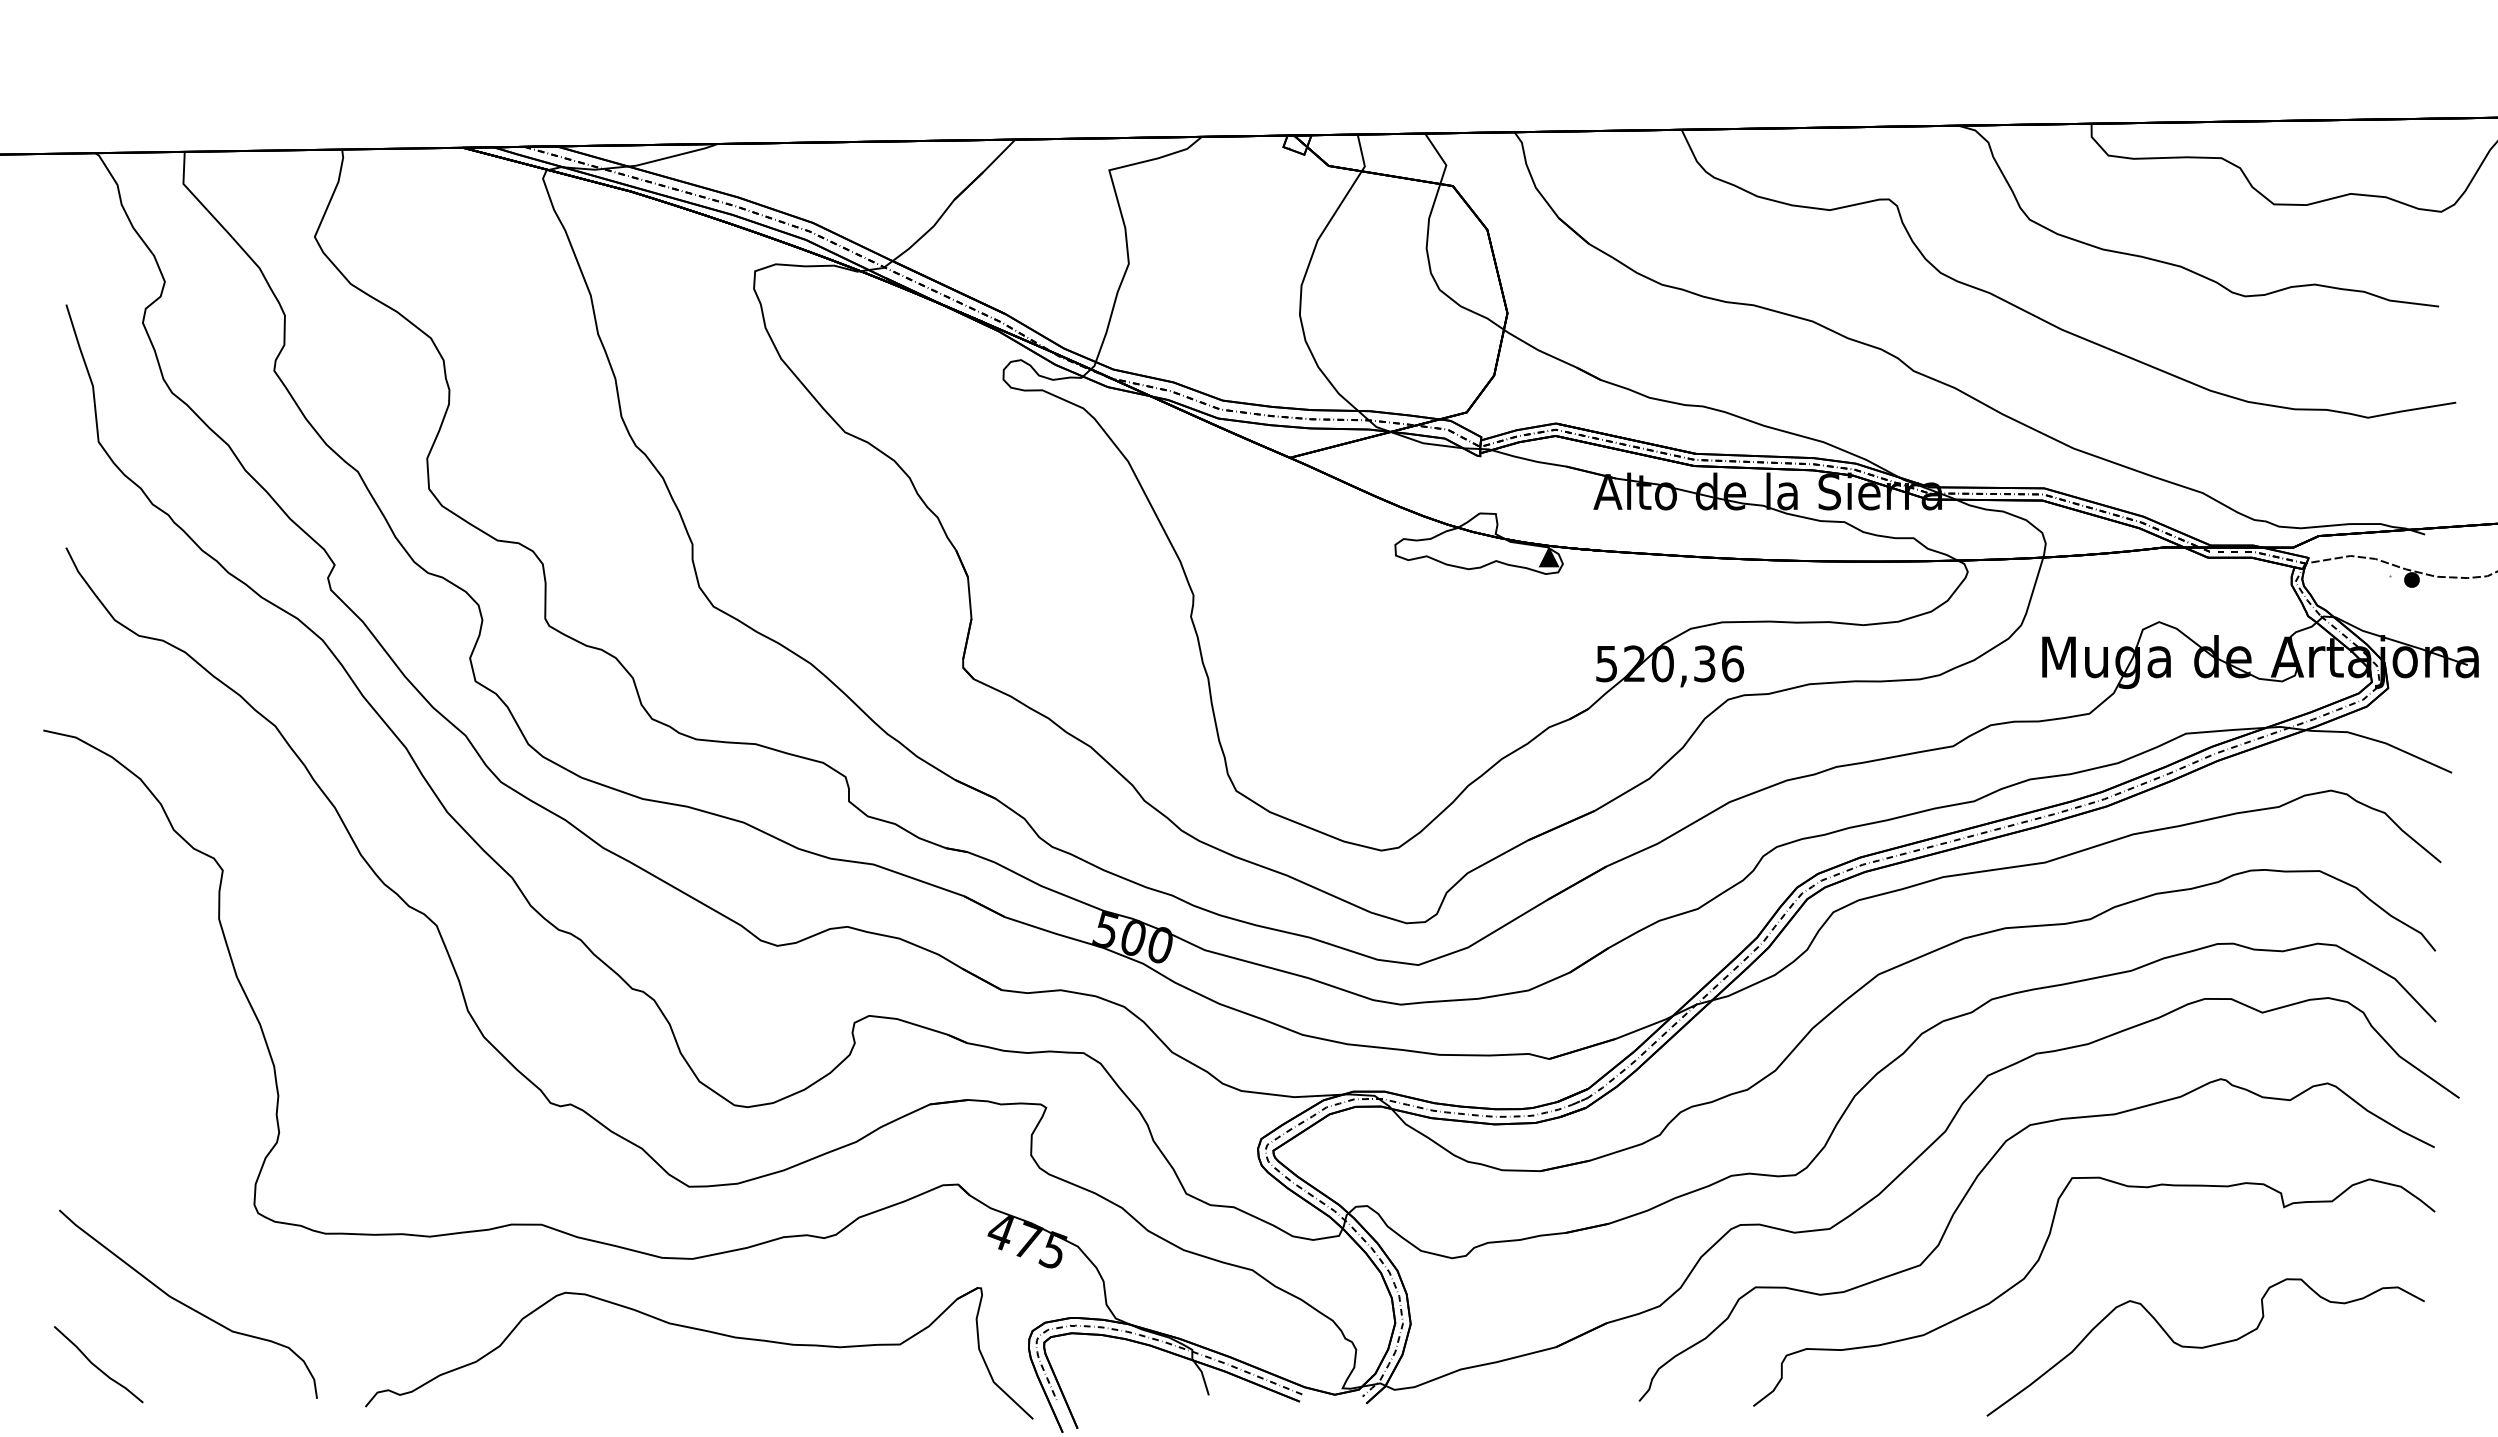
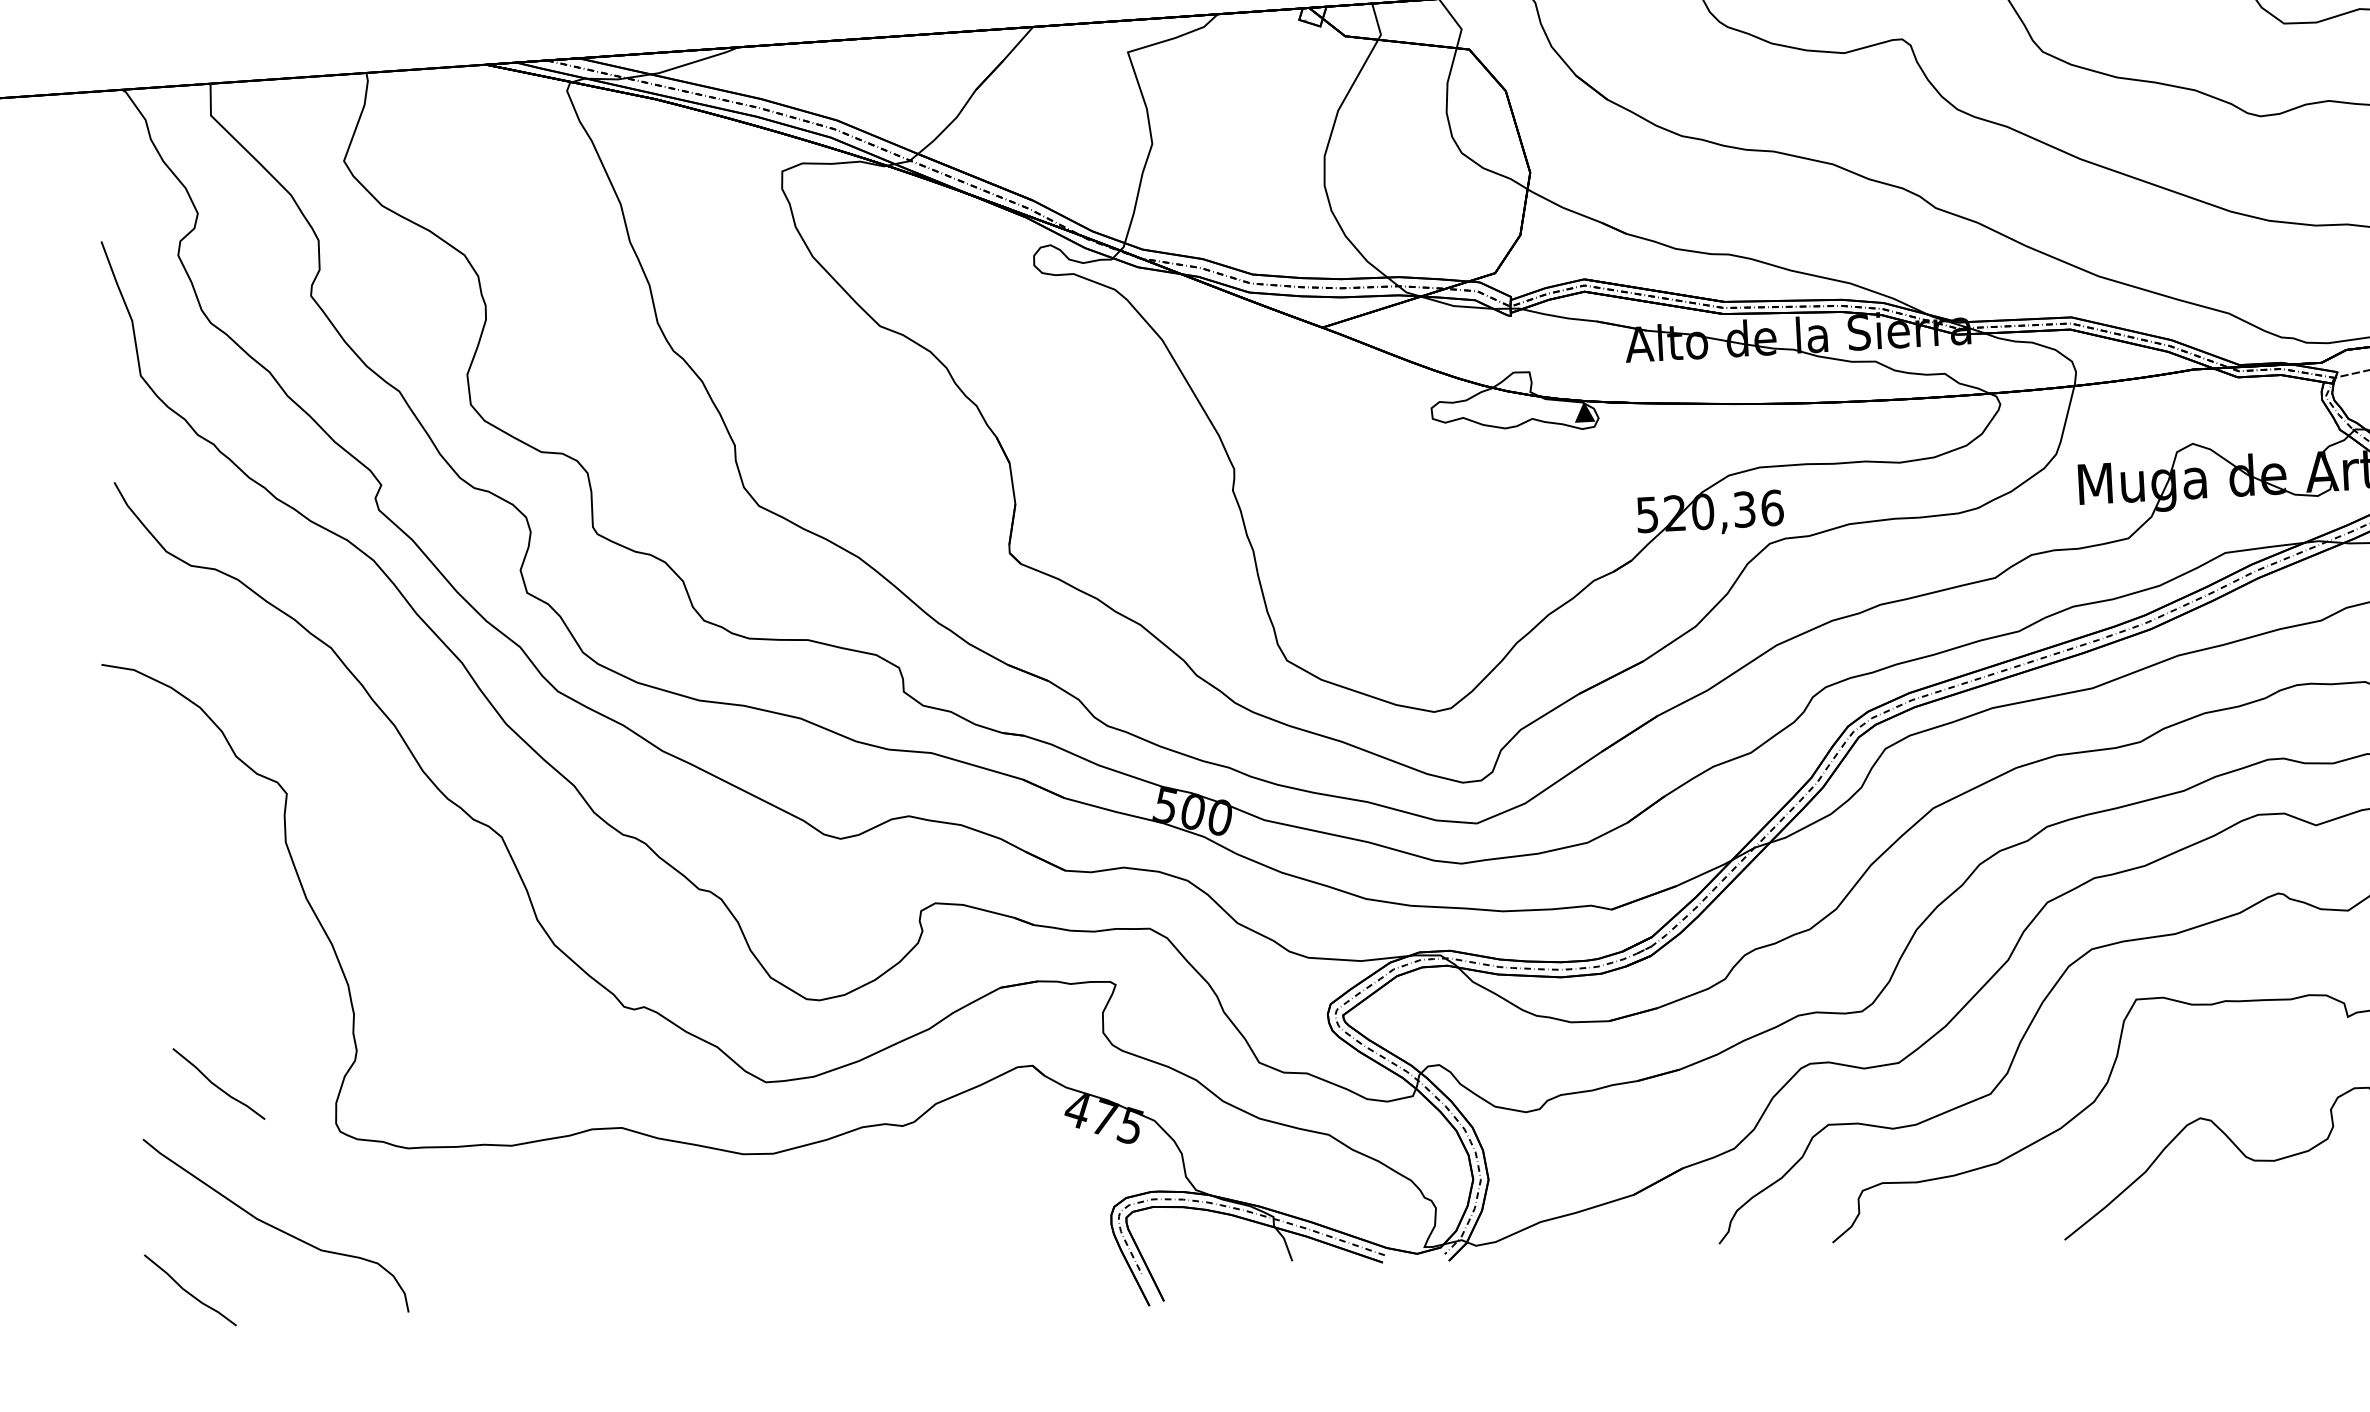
curve: (136, 1159) -> (216, 1085), added
part: (702, 1331) -> (787, 1225), removed

